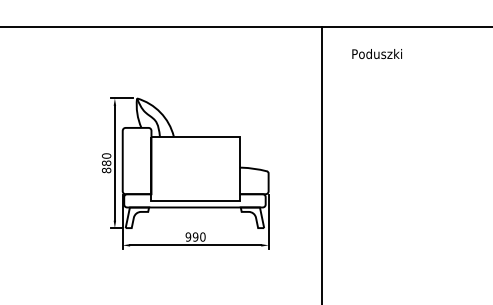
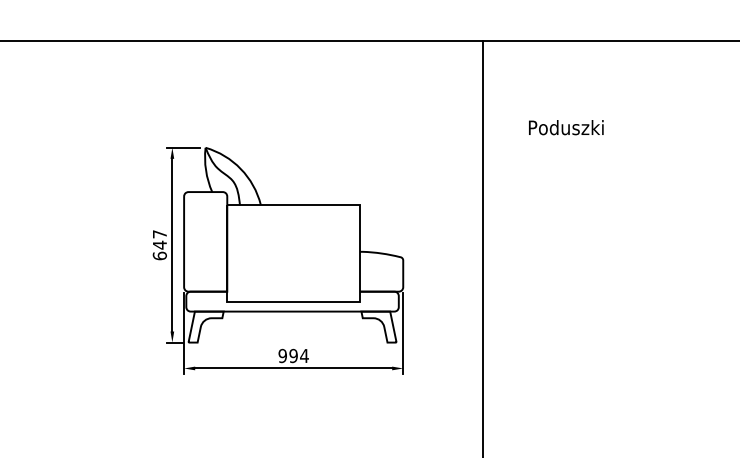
text: (376, 54) -> (565, 128), moved
text: (106, 163) -> (159, 245), 880 -> 647
text: (202, 236) -> (303, 355), 990 -> 994

